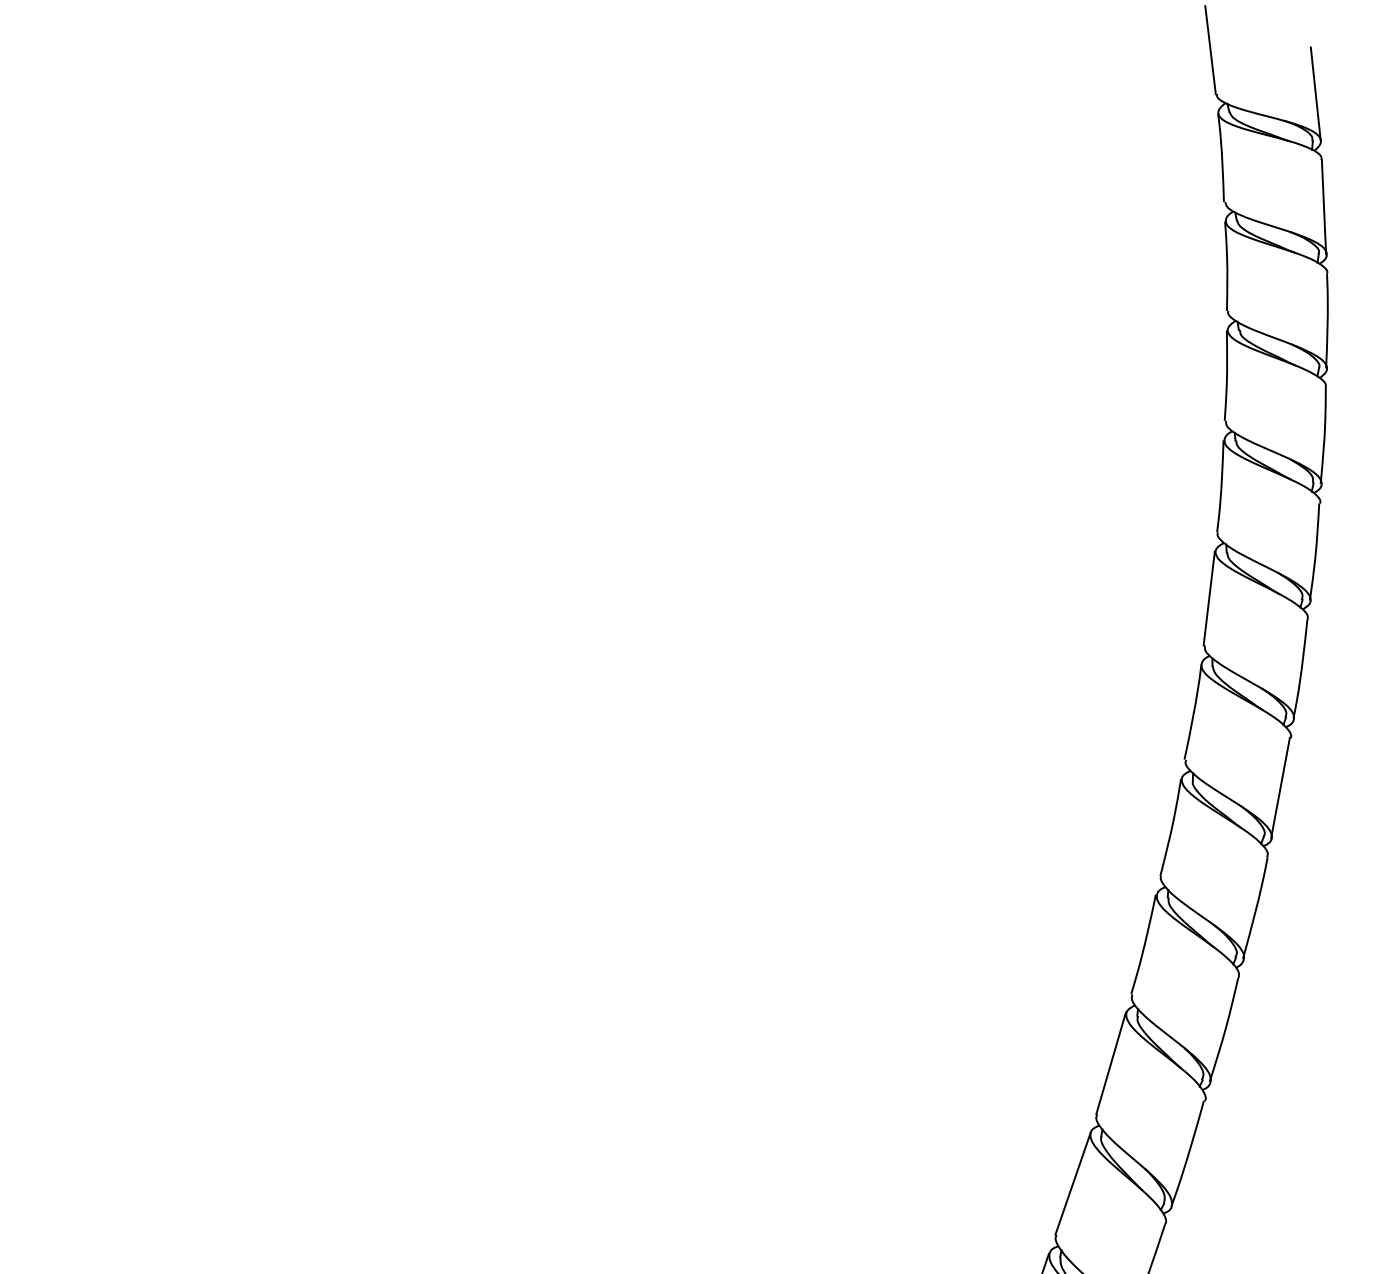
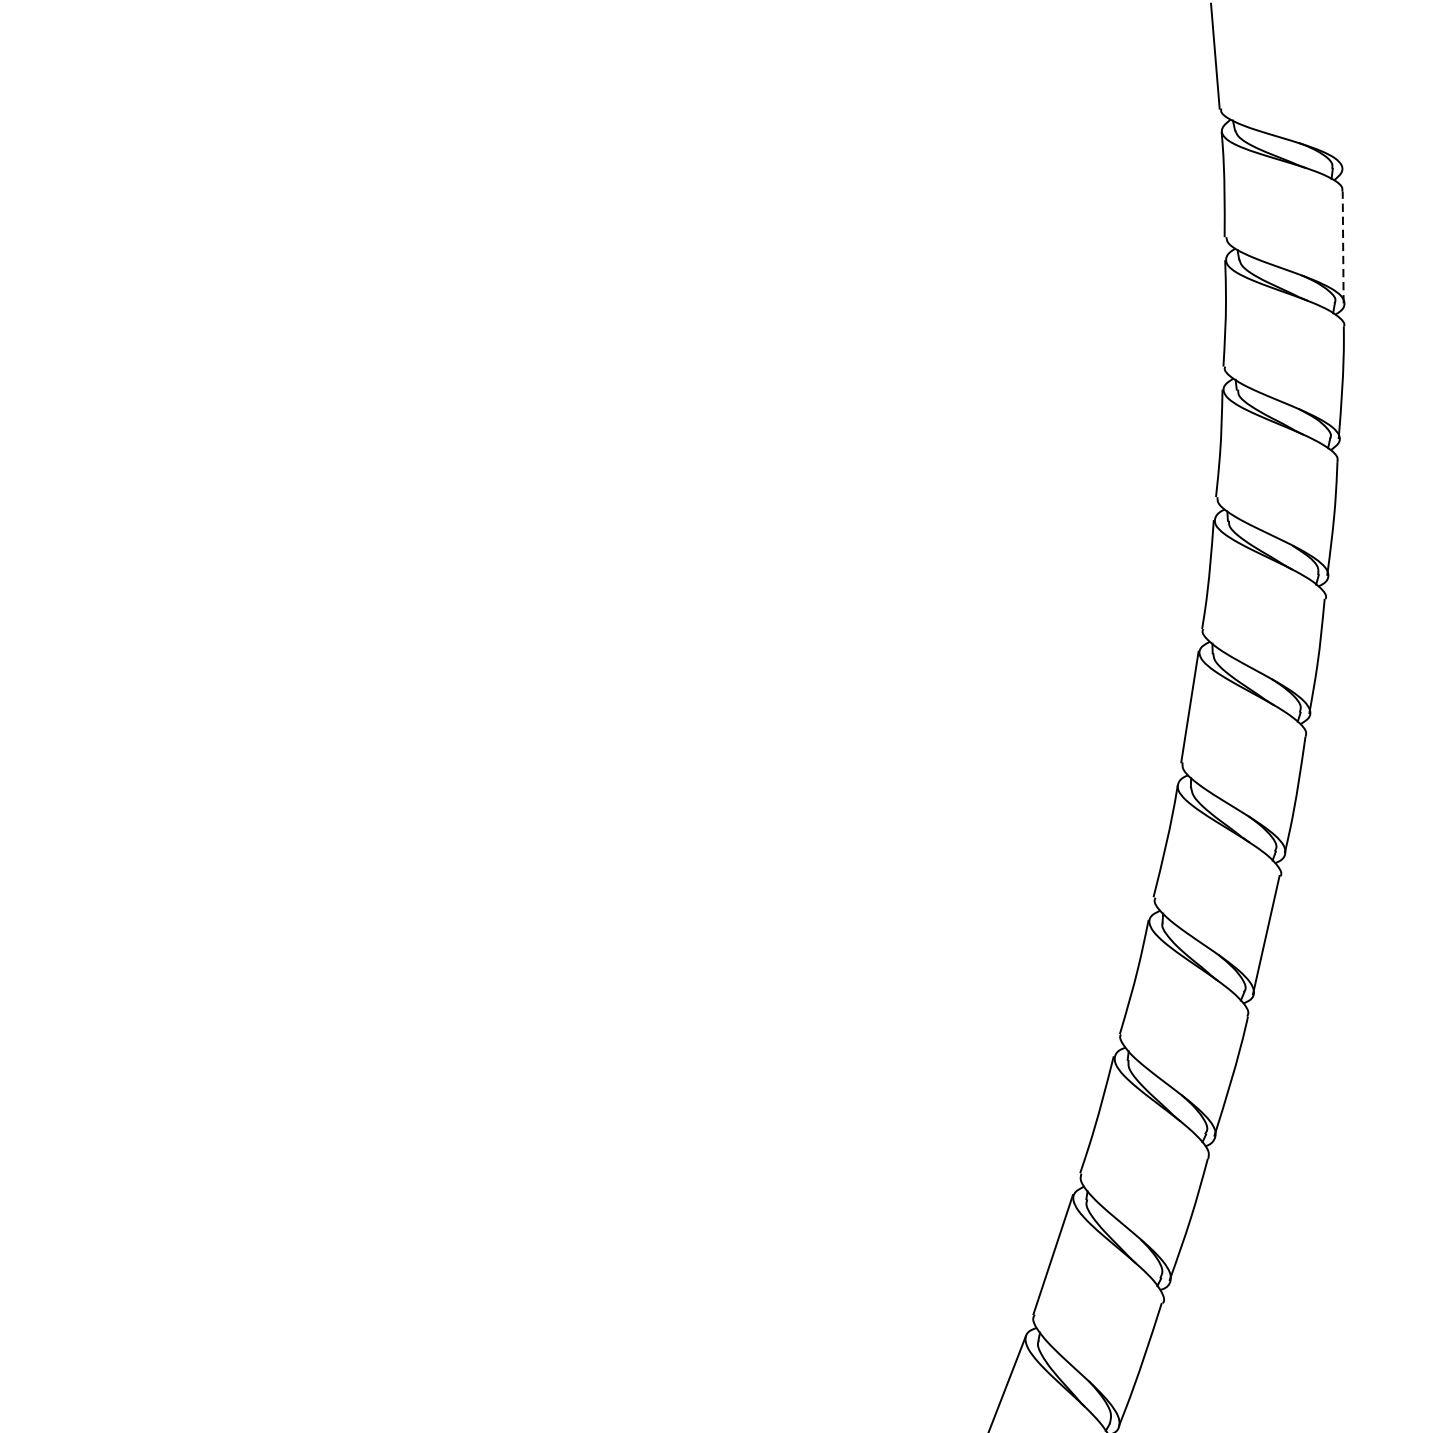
line: (1315, 93) -> (1338, 112), removed
line: (1323, 206) -> (1342, 246), solid -> dashed

